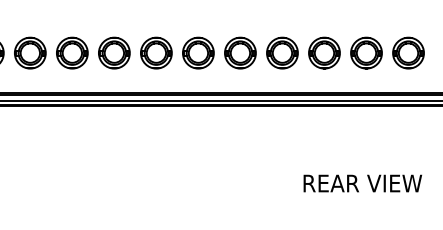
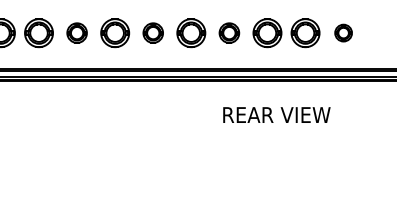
part: (114, 52) -> (77, 32), size x0.7
part: (198, 52) -> (153, 32), size x0.7
part: (282, 52) -> (229, 32), size x0.7
part: (408, 52) -> (343, 32), size x0.6
text: (362, 183) -> (276, 115), moved

